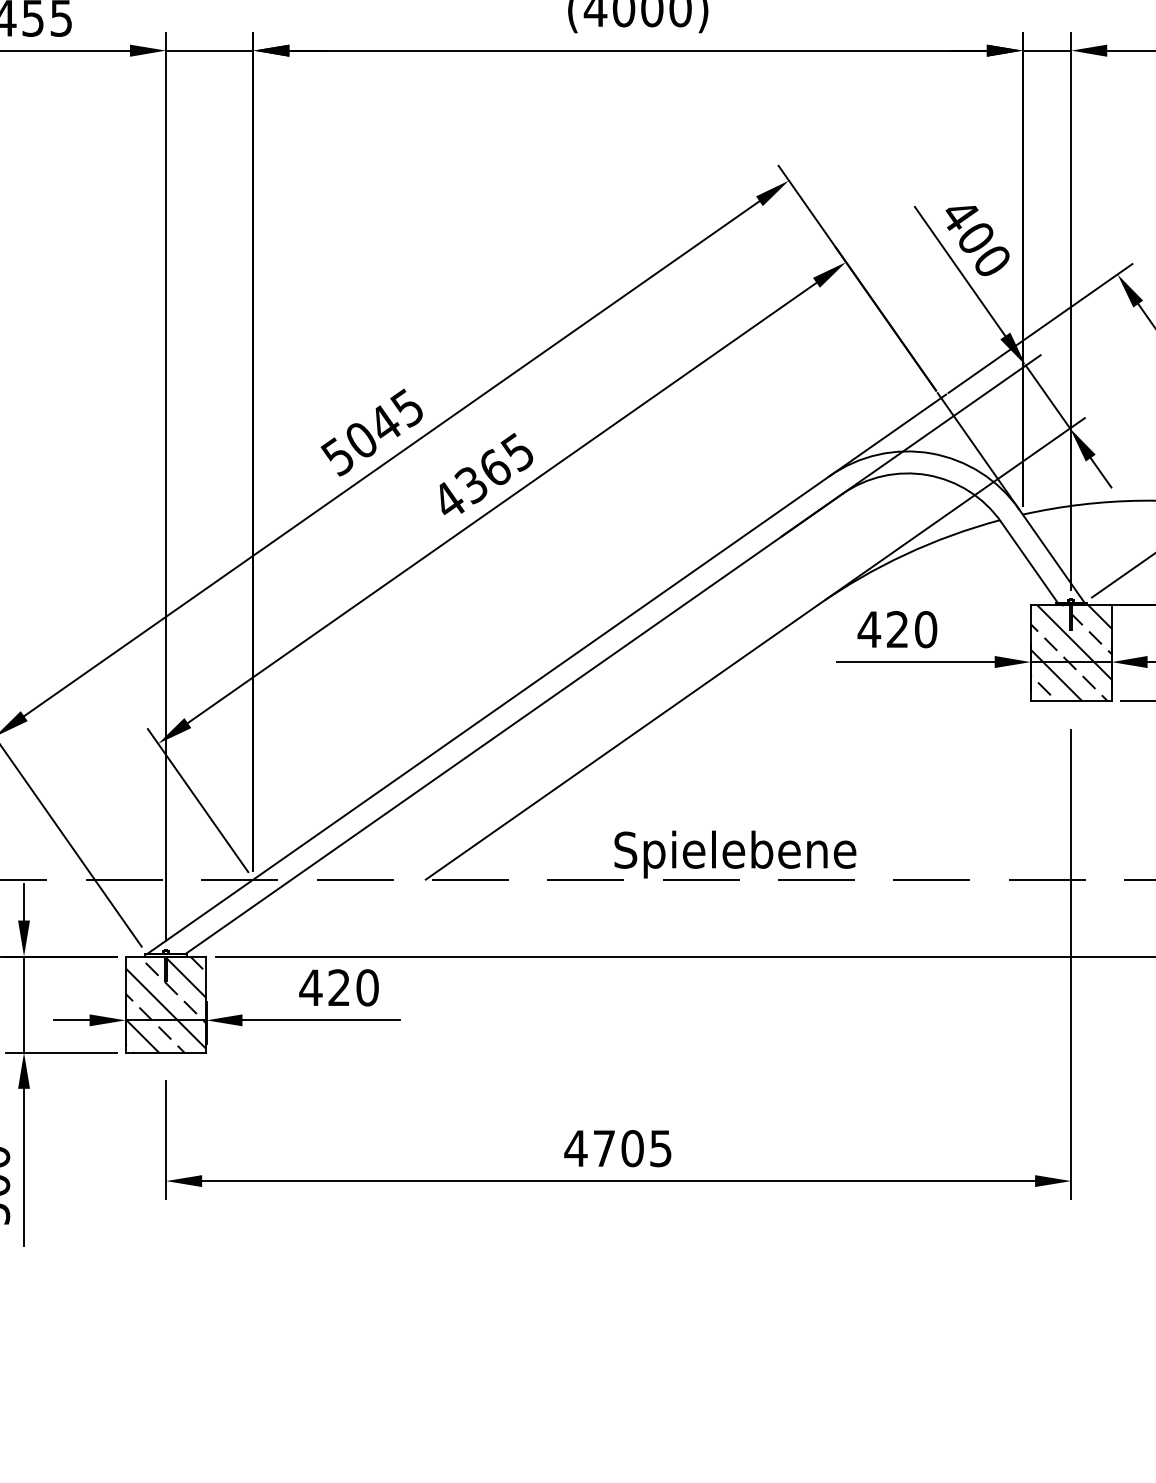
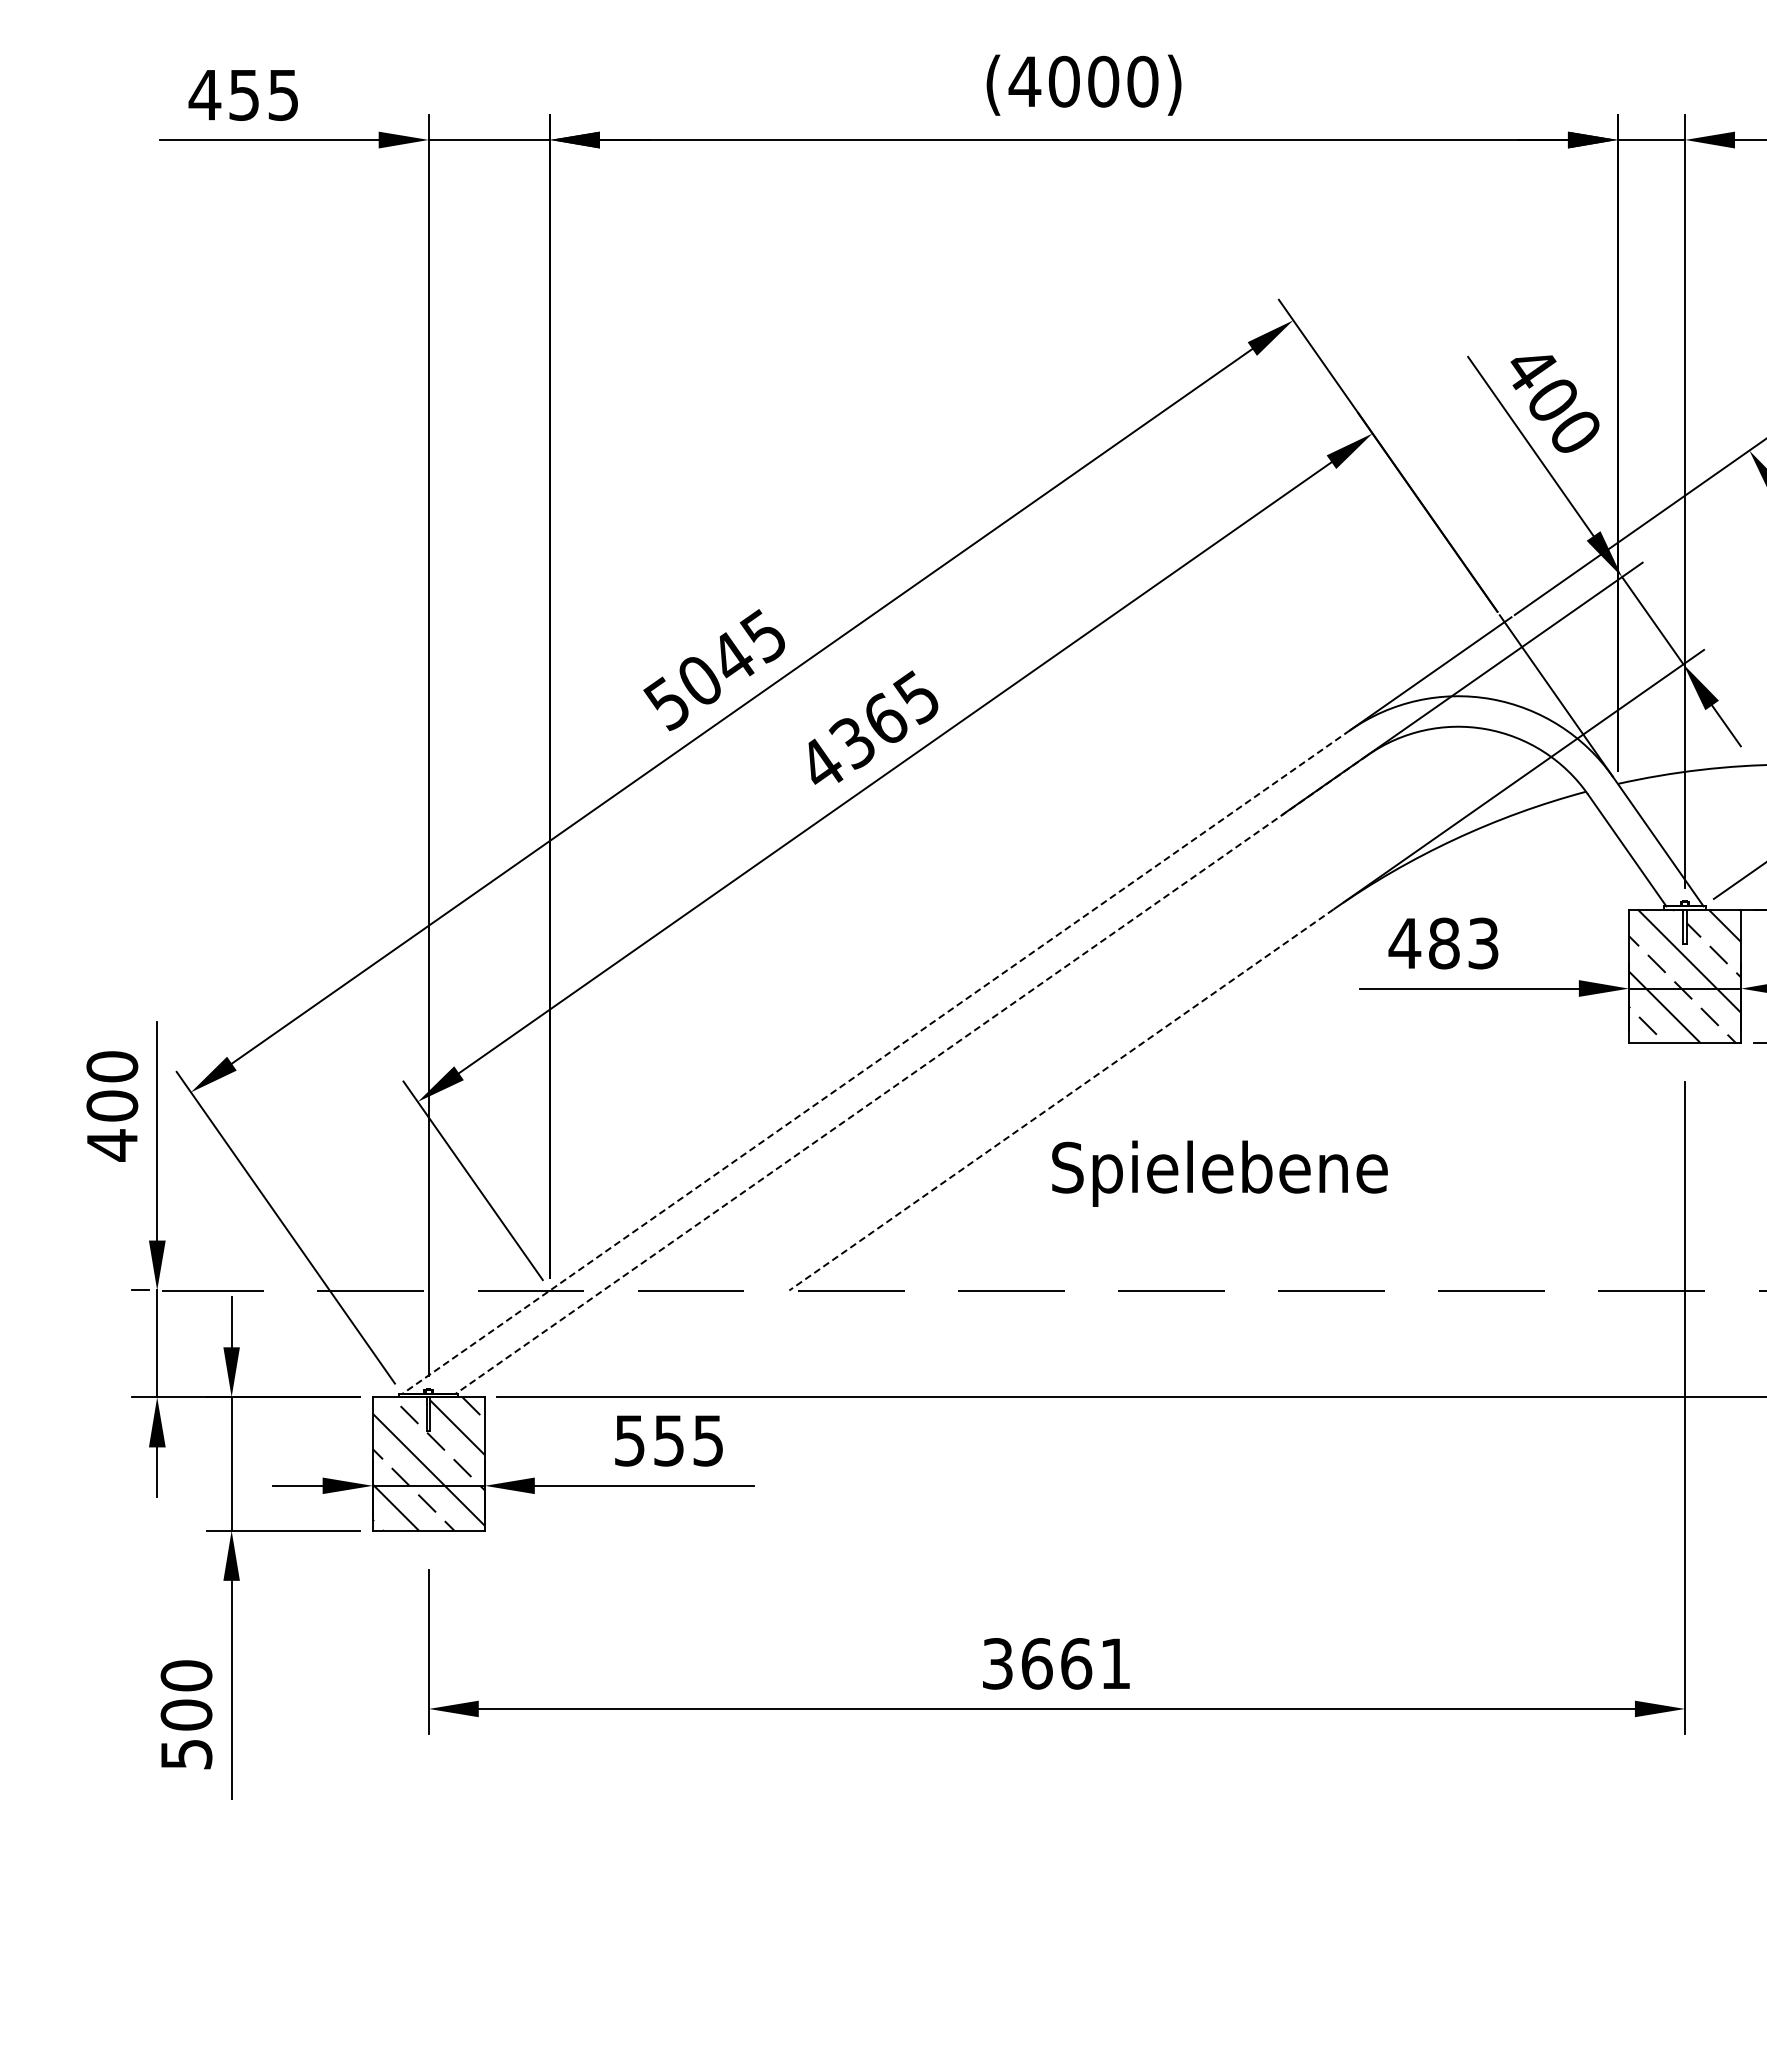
text: (912, 629) -> (1464, 943), 420 -> 483
line: (488, 715) -> (876, 1062), solid -> dashed
line: (513, 723) -> (911, 1074), solid -> dashed
line: (621, 742) -> (1061, 1100), solid -> dashed
text: (735, 854) -> (1219, 1173), moved
text: (338, 987) -> (668, 1440), 420 -> 555
text: (617, 1148) -> (1055, 1663), 4705 -> 3661

